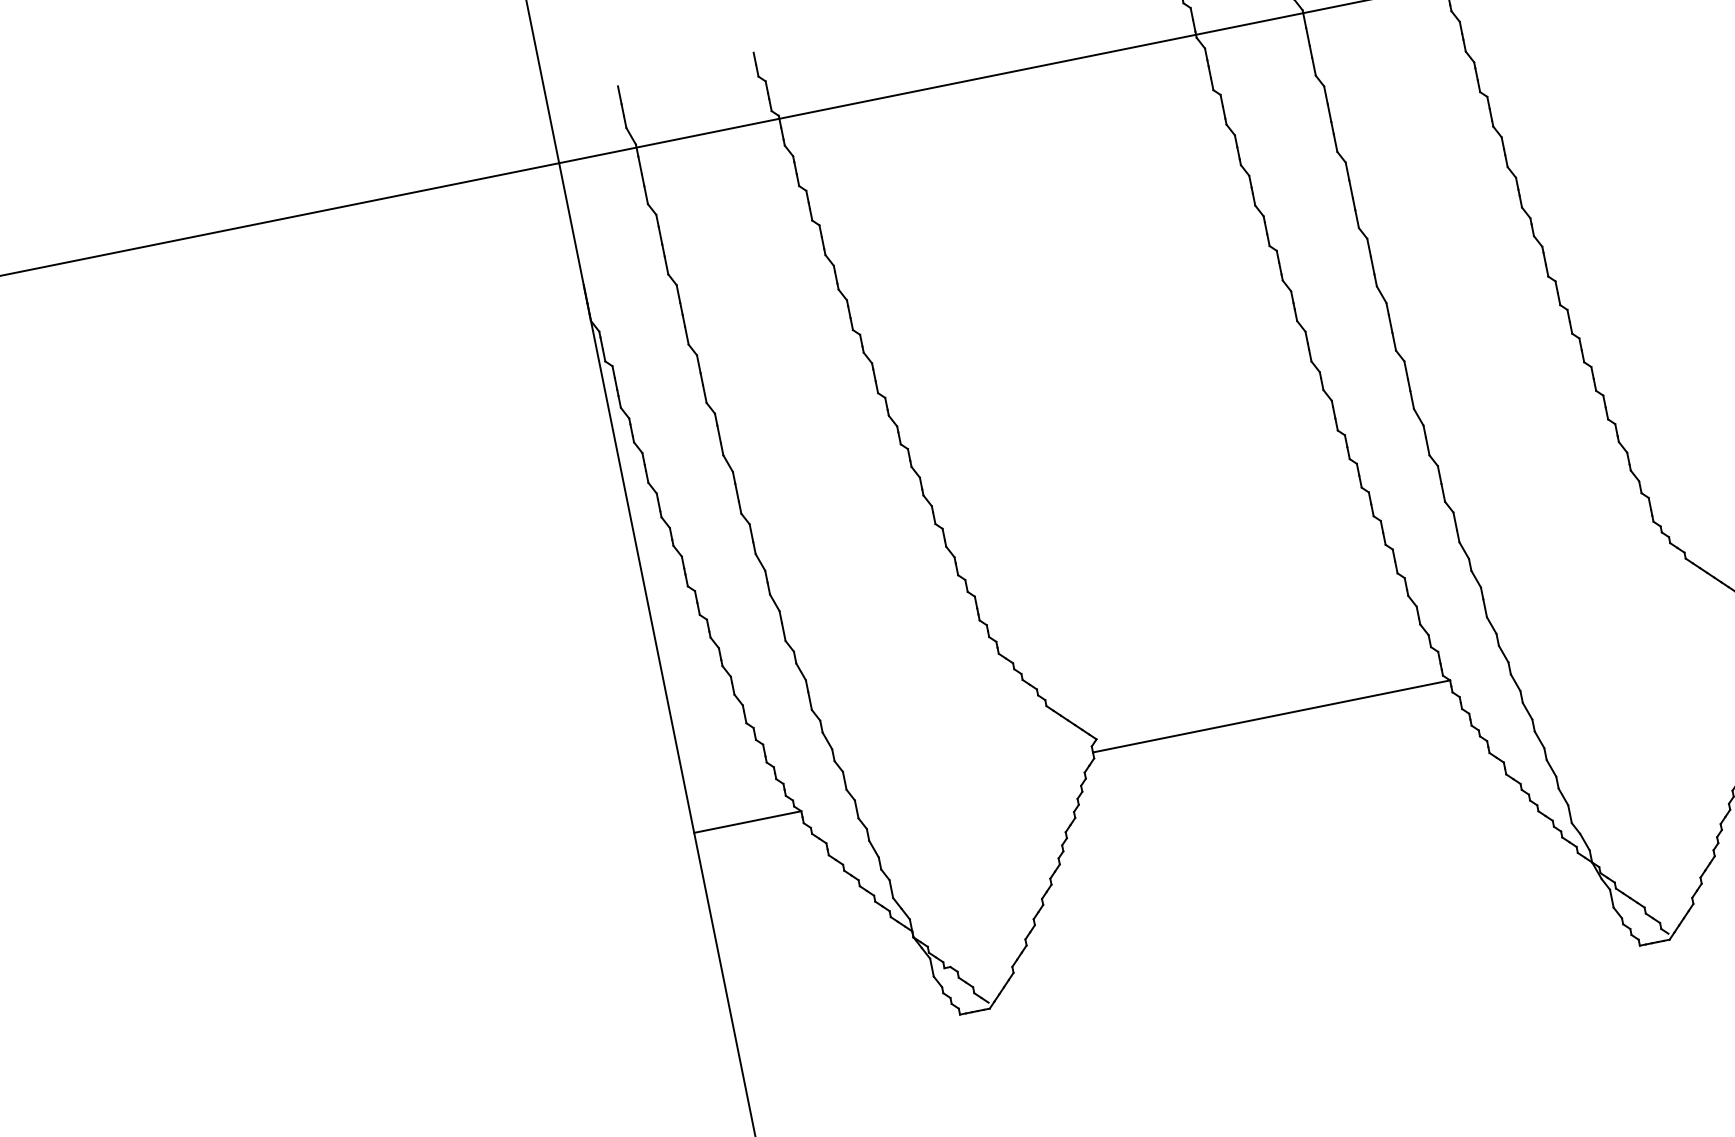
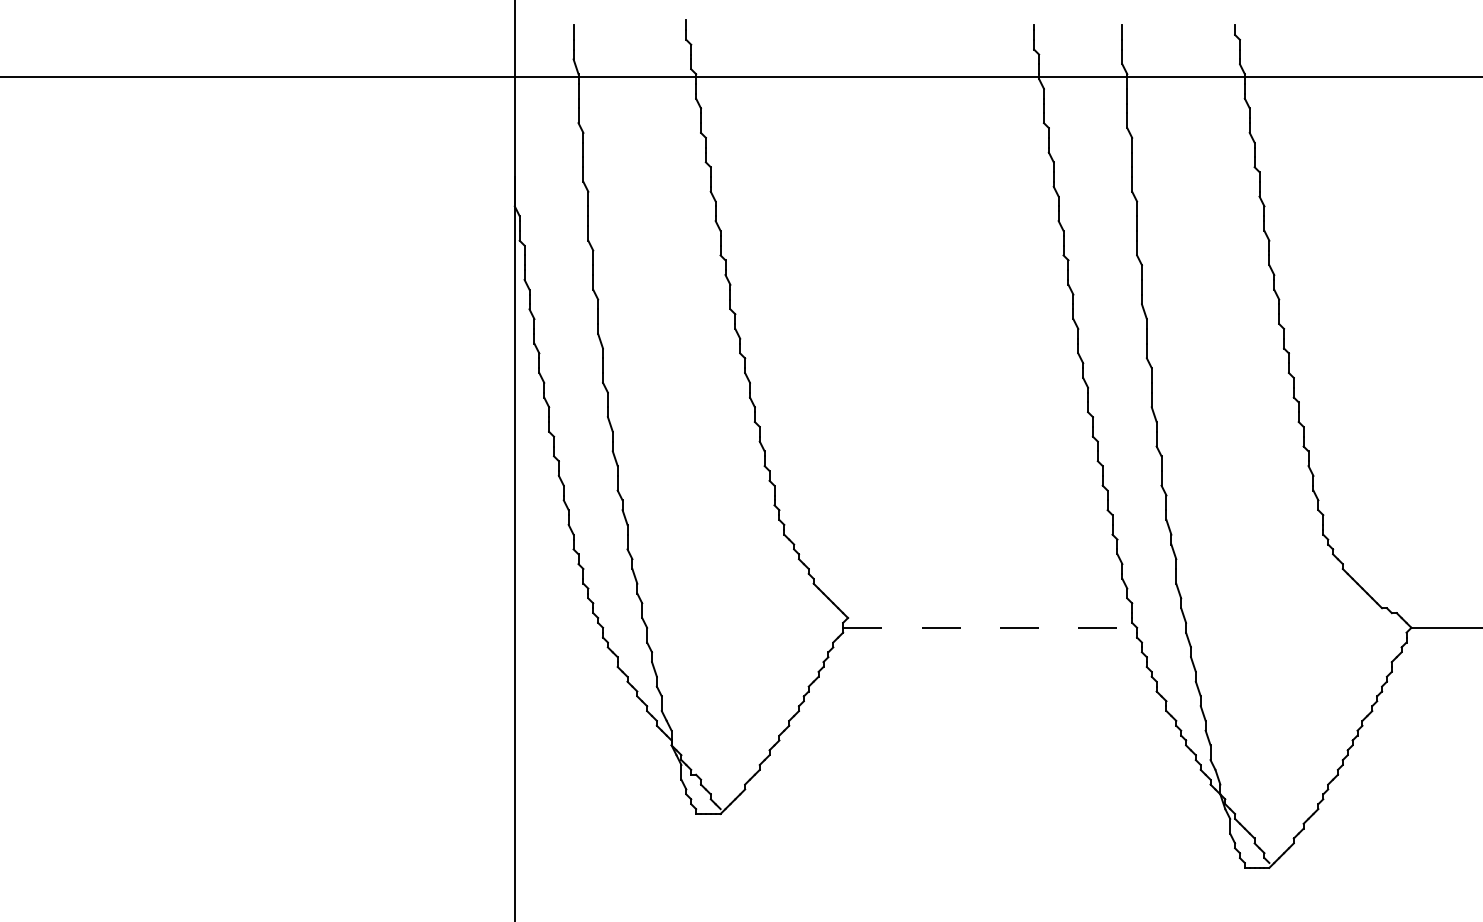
line: (1271, 715) -> (990, 627), solid -> dashed
line: (747, 821) -> (558, 627), removed

